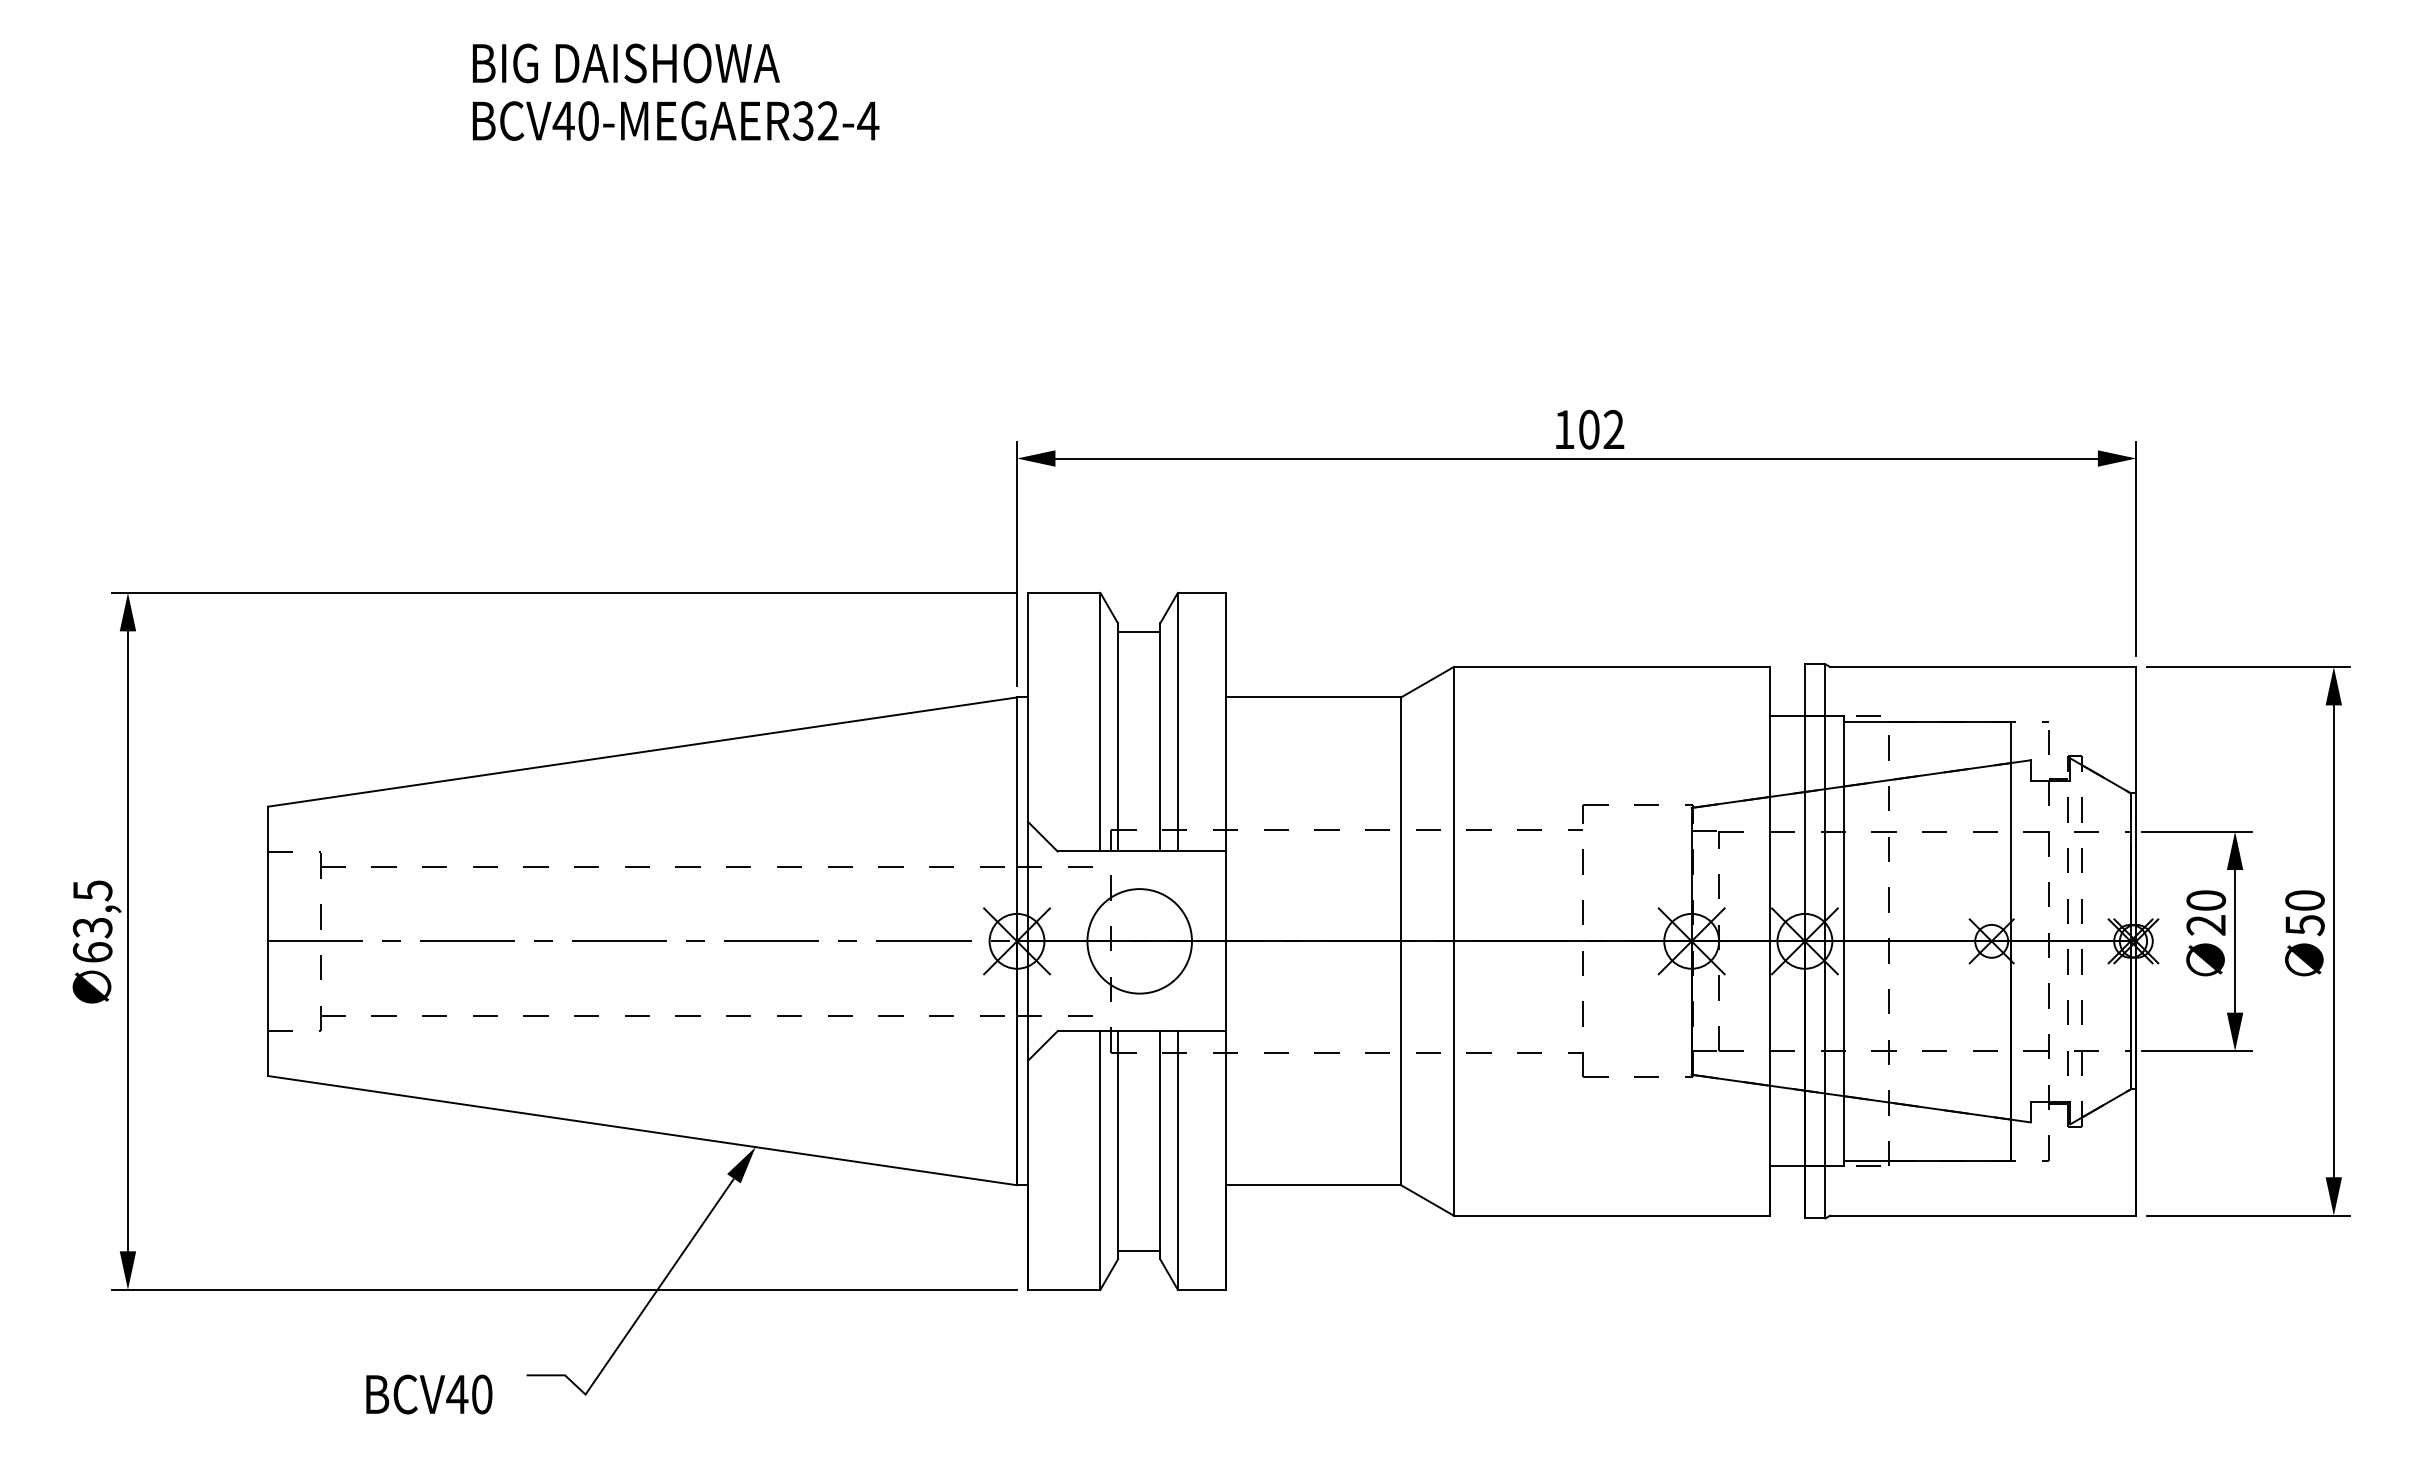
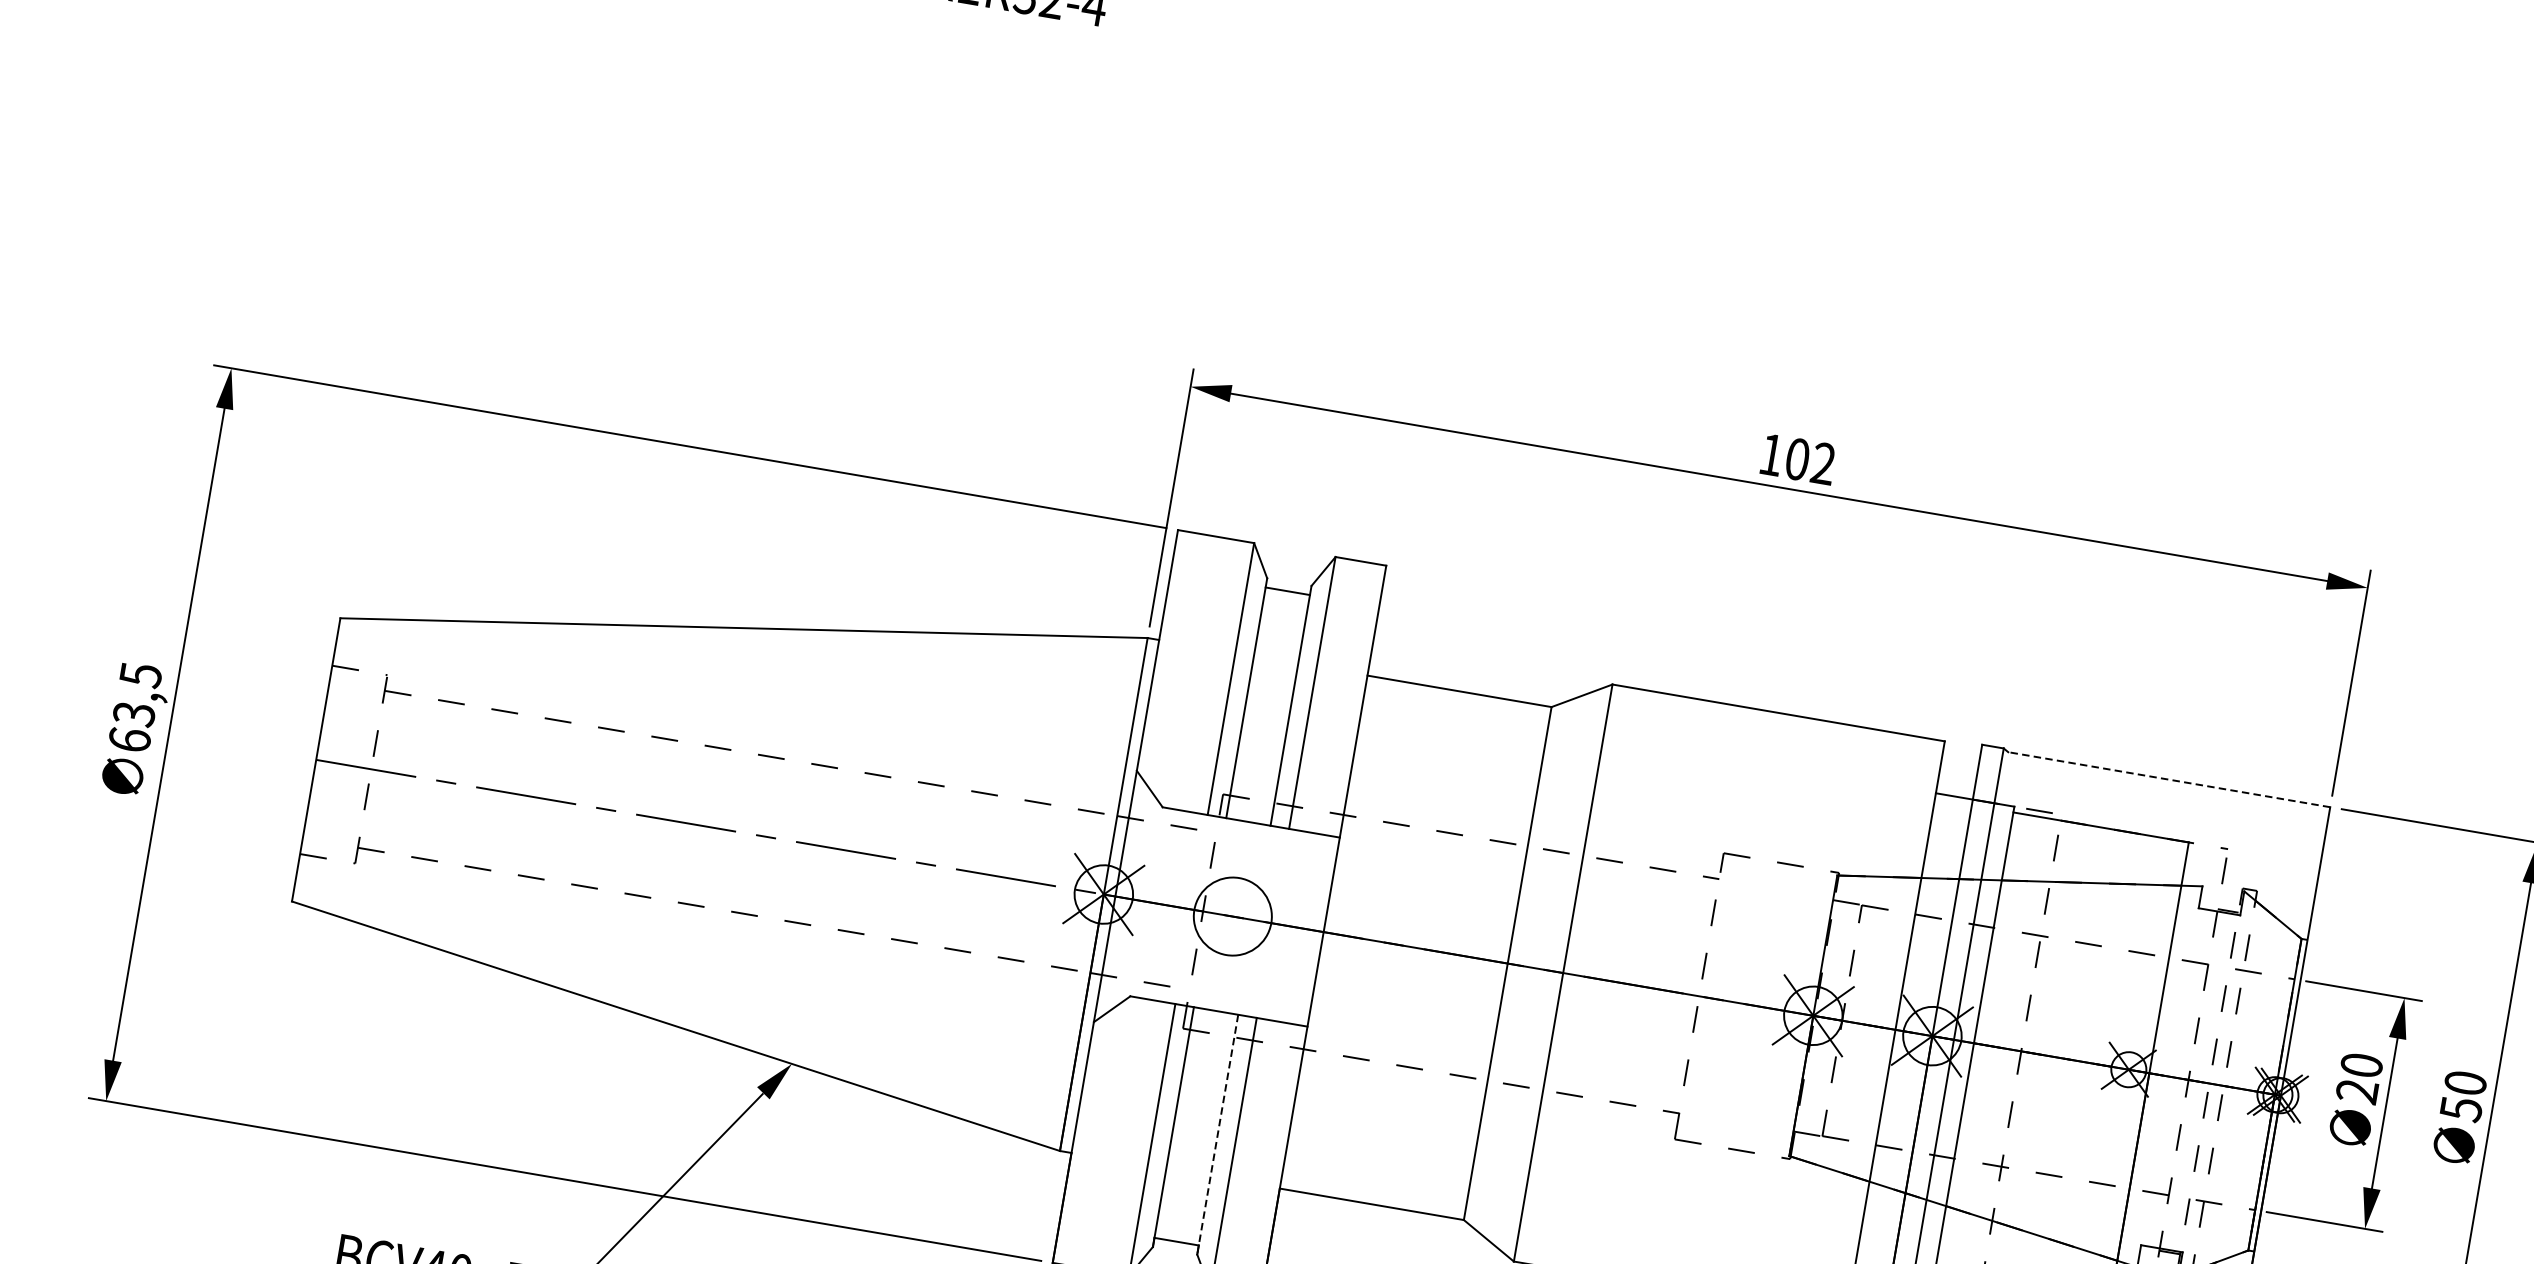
line: (1982, 667) -> (2168, 780), solid -> dashed
circle: (1139, 941) -> (1232, 916), size x0.7
line: (1160, 1145) -> (1218, 1135), solid -> dashed

